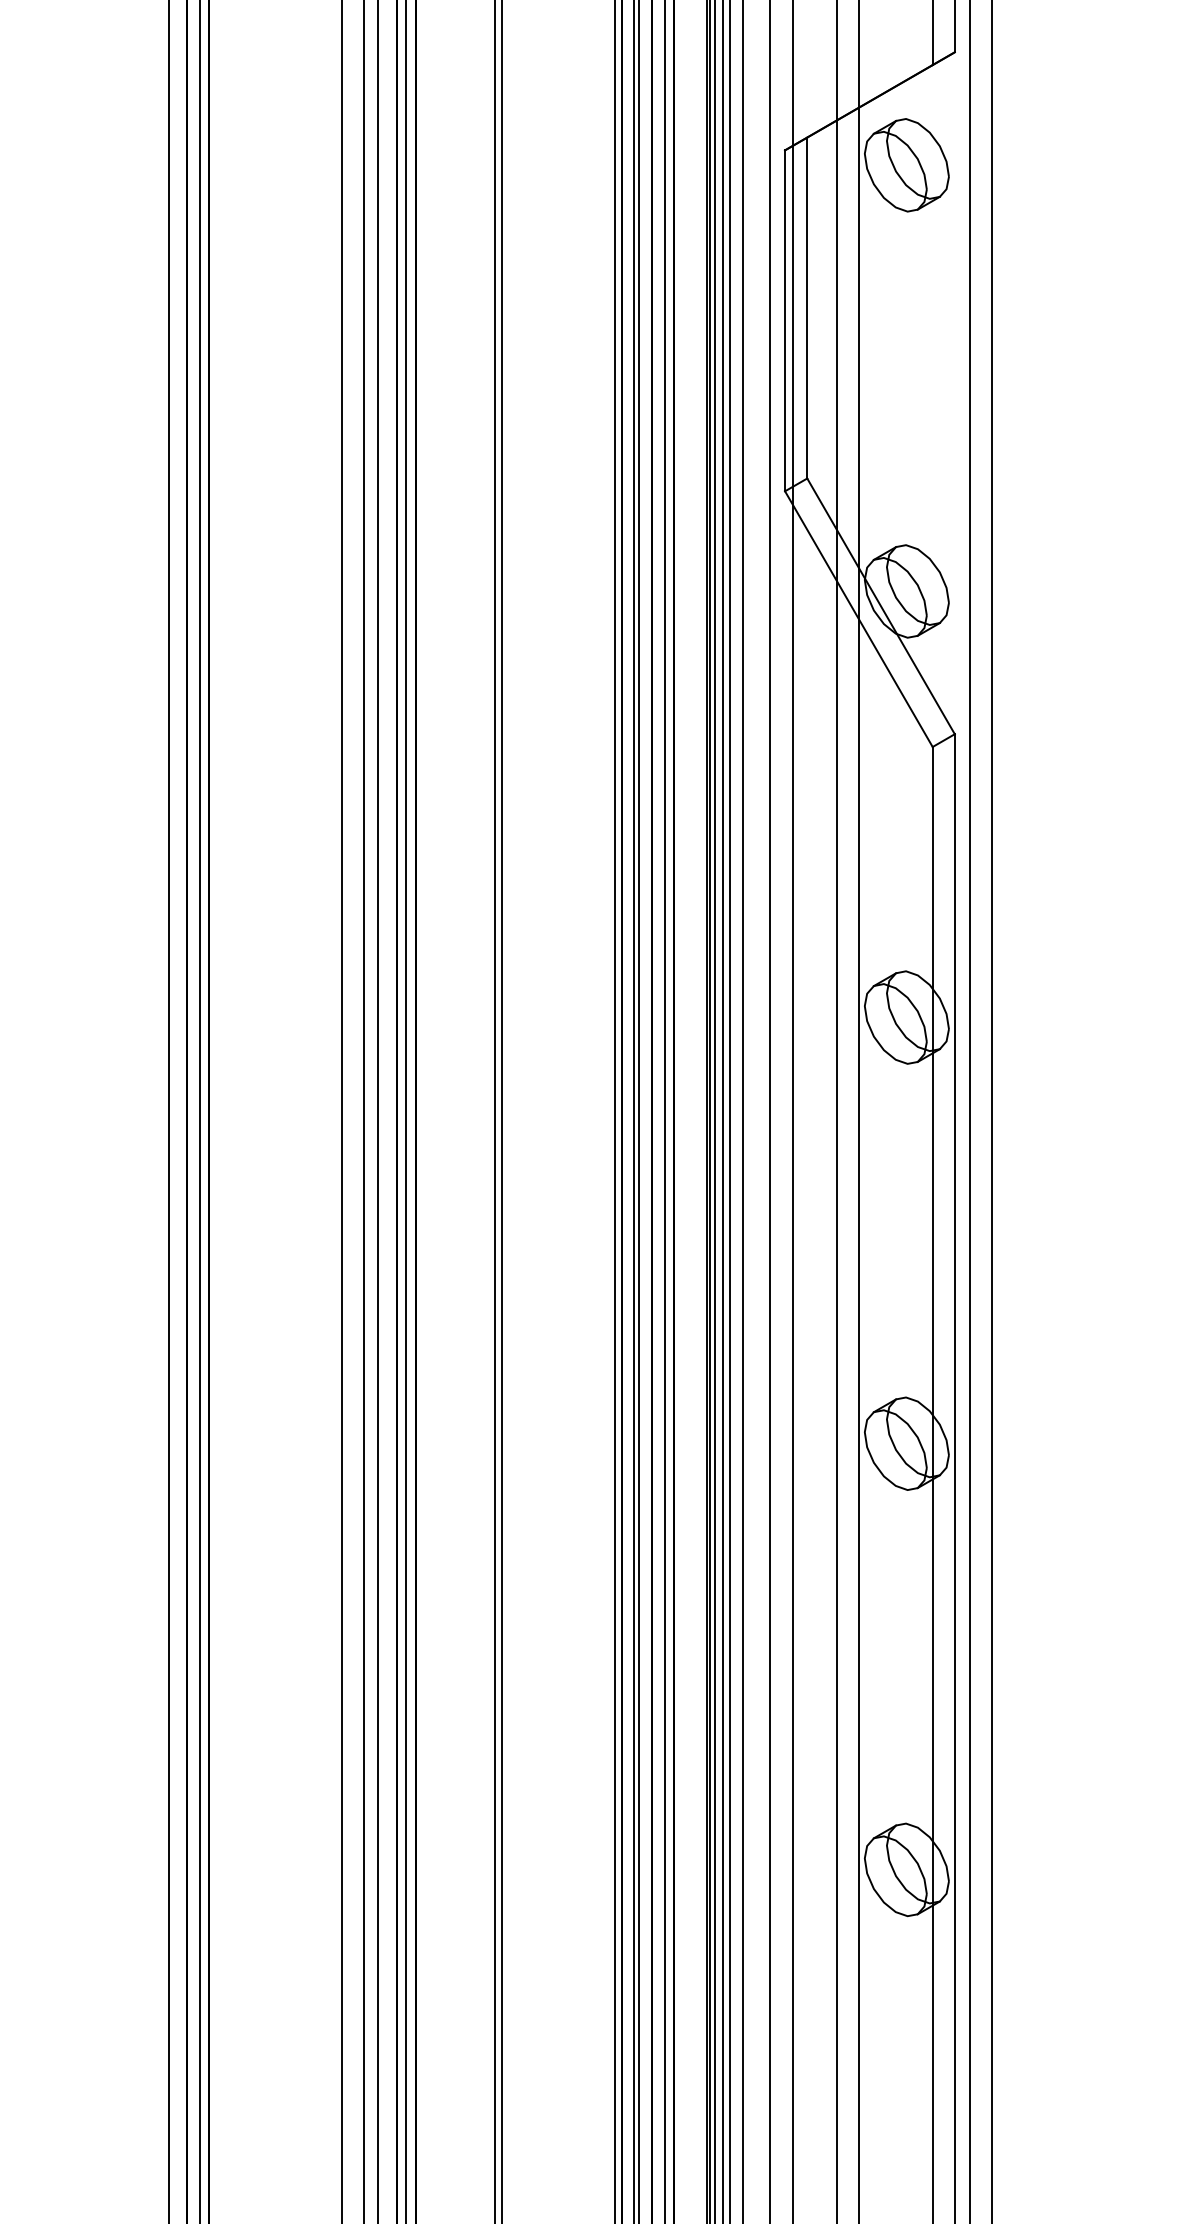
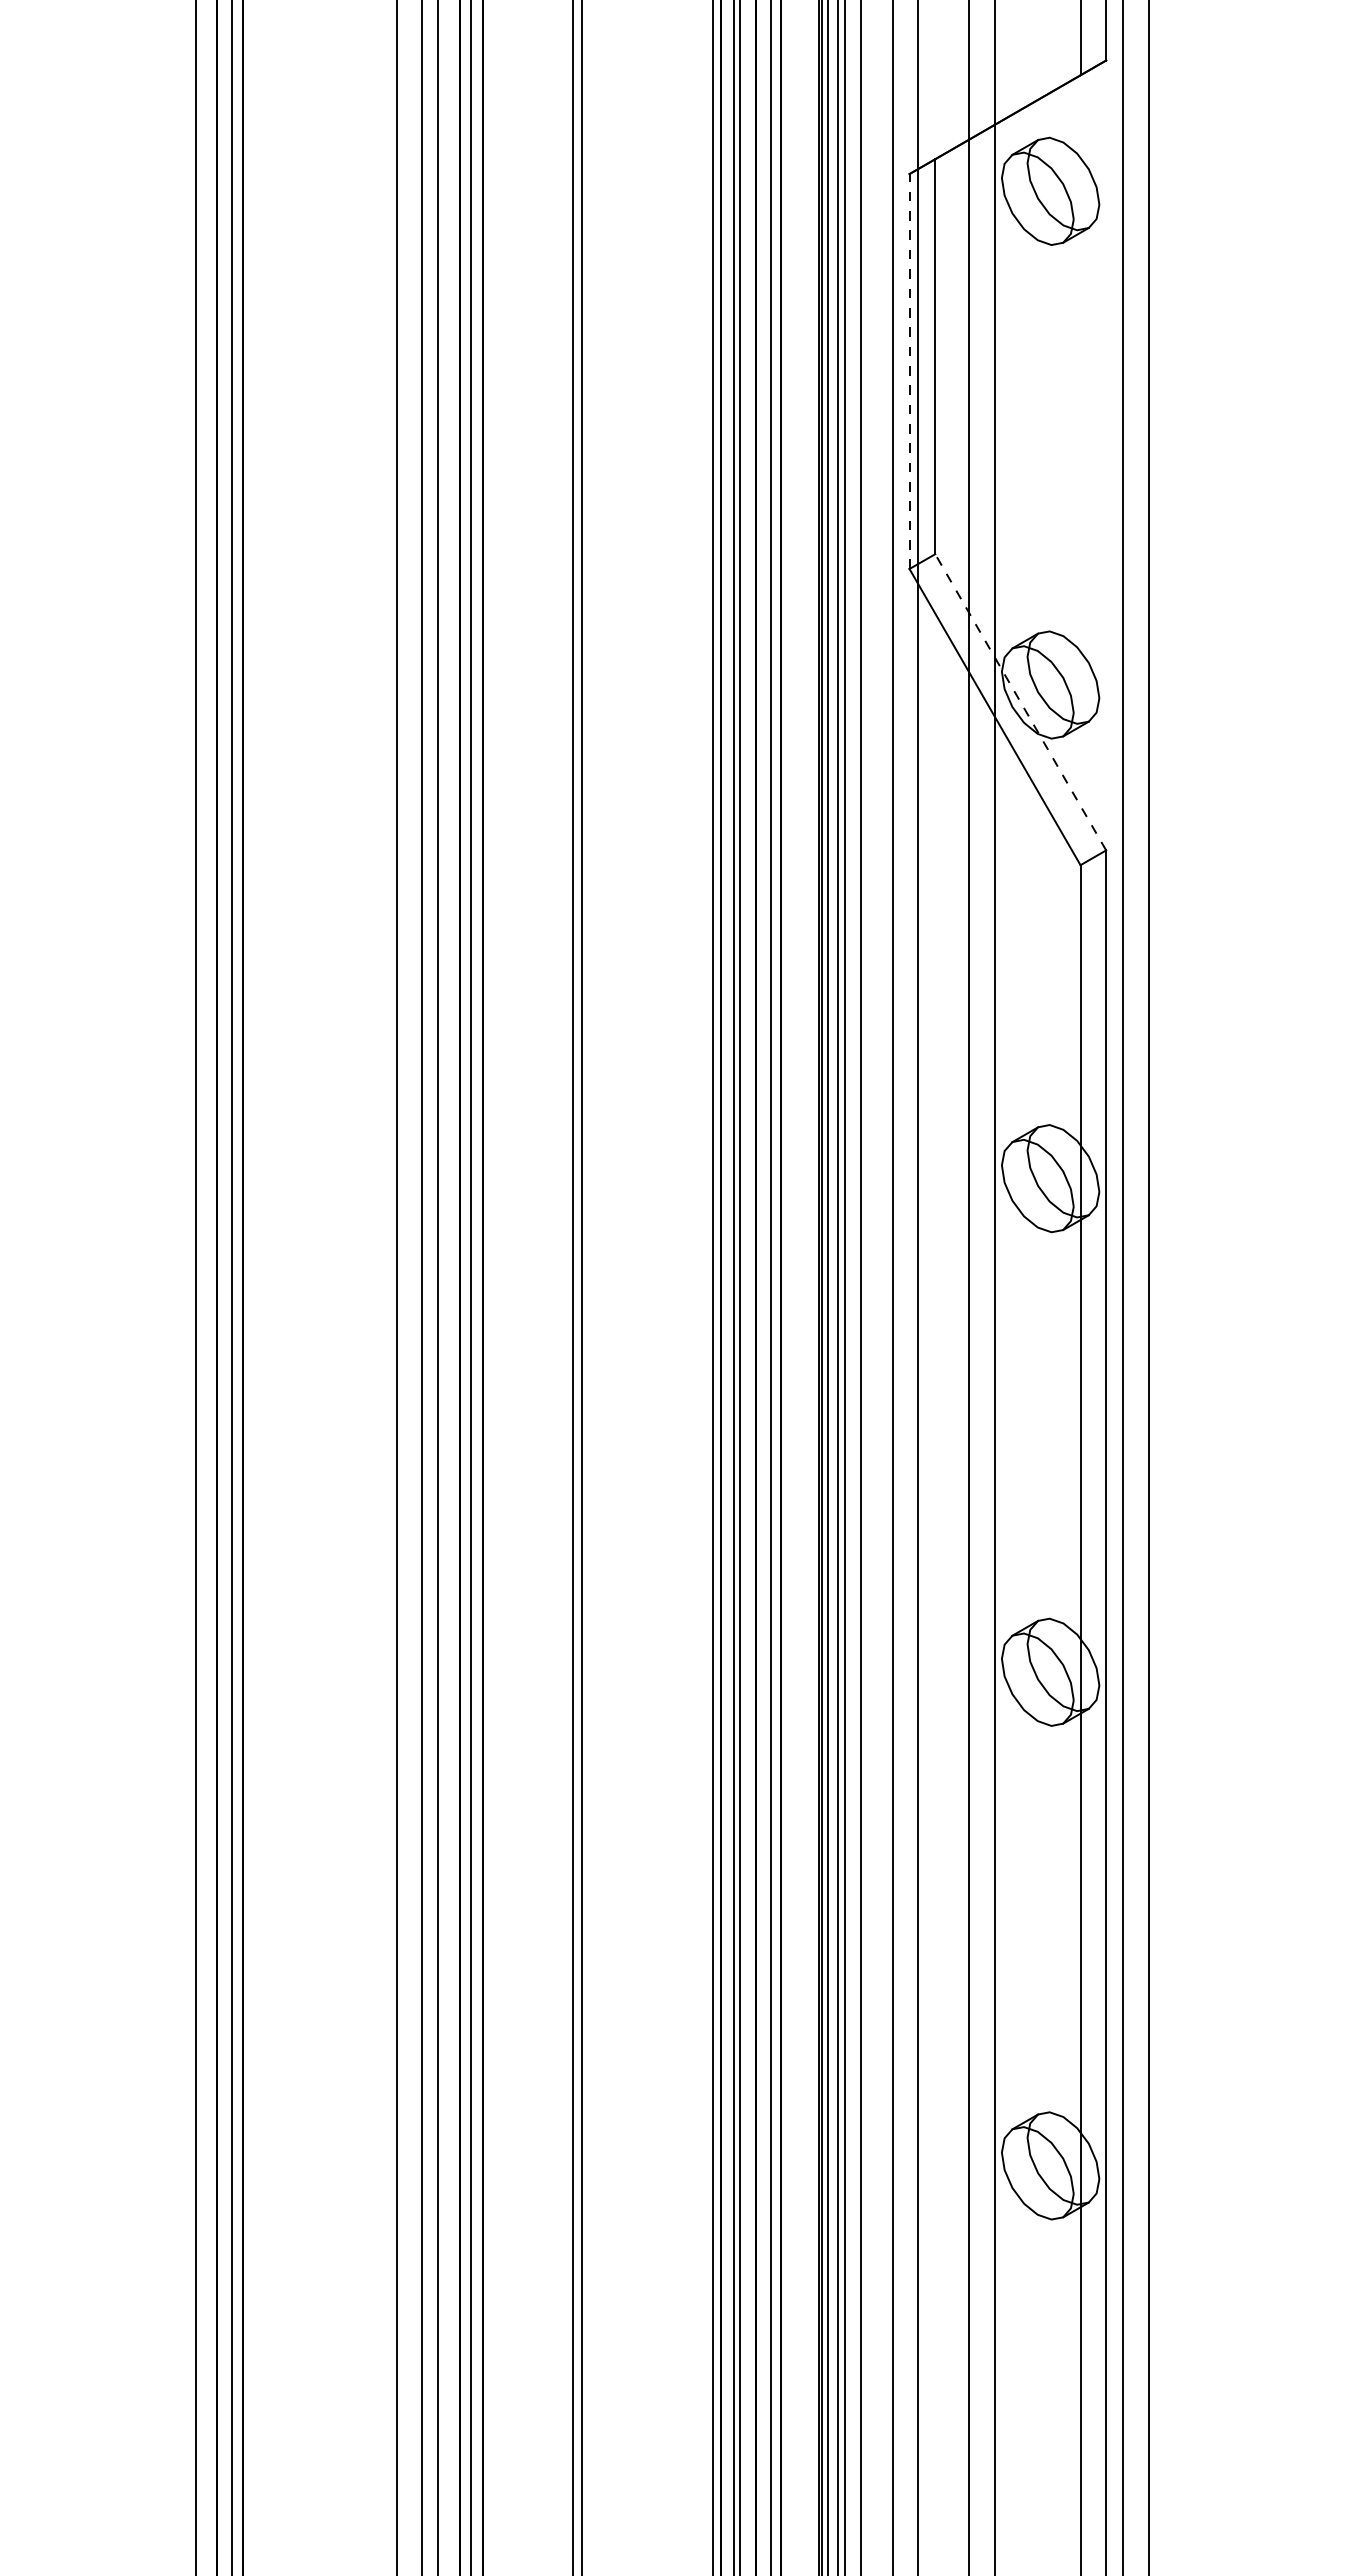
line: (785, 320) -> (909, 371), solid -> dashed
line: (880, 606) -> (1020, 702), solid -> dashed

